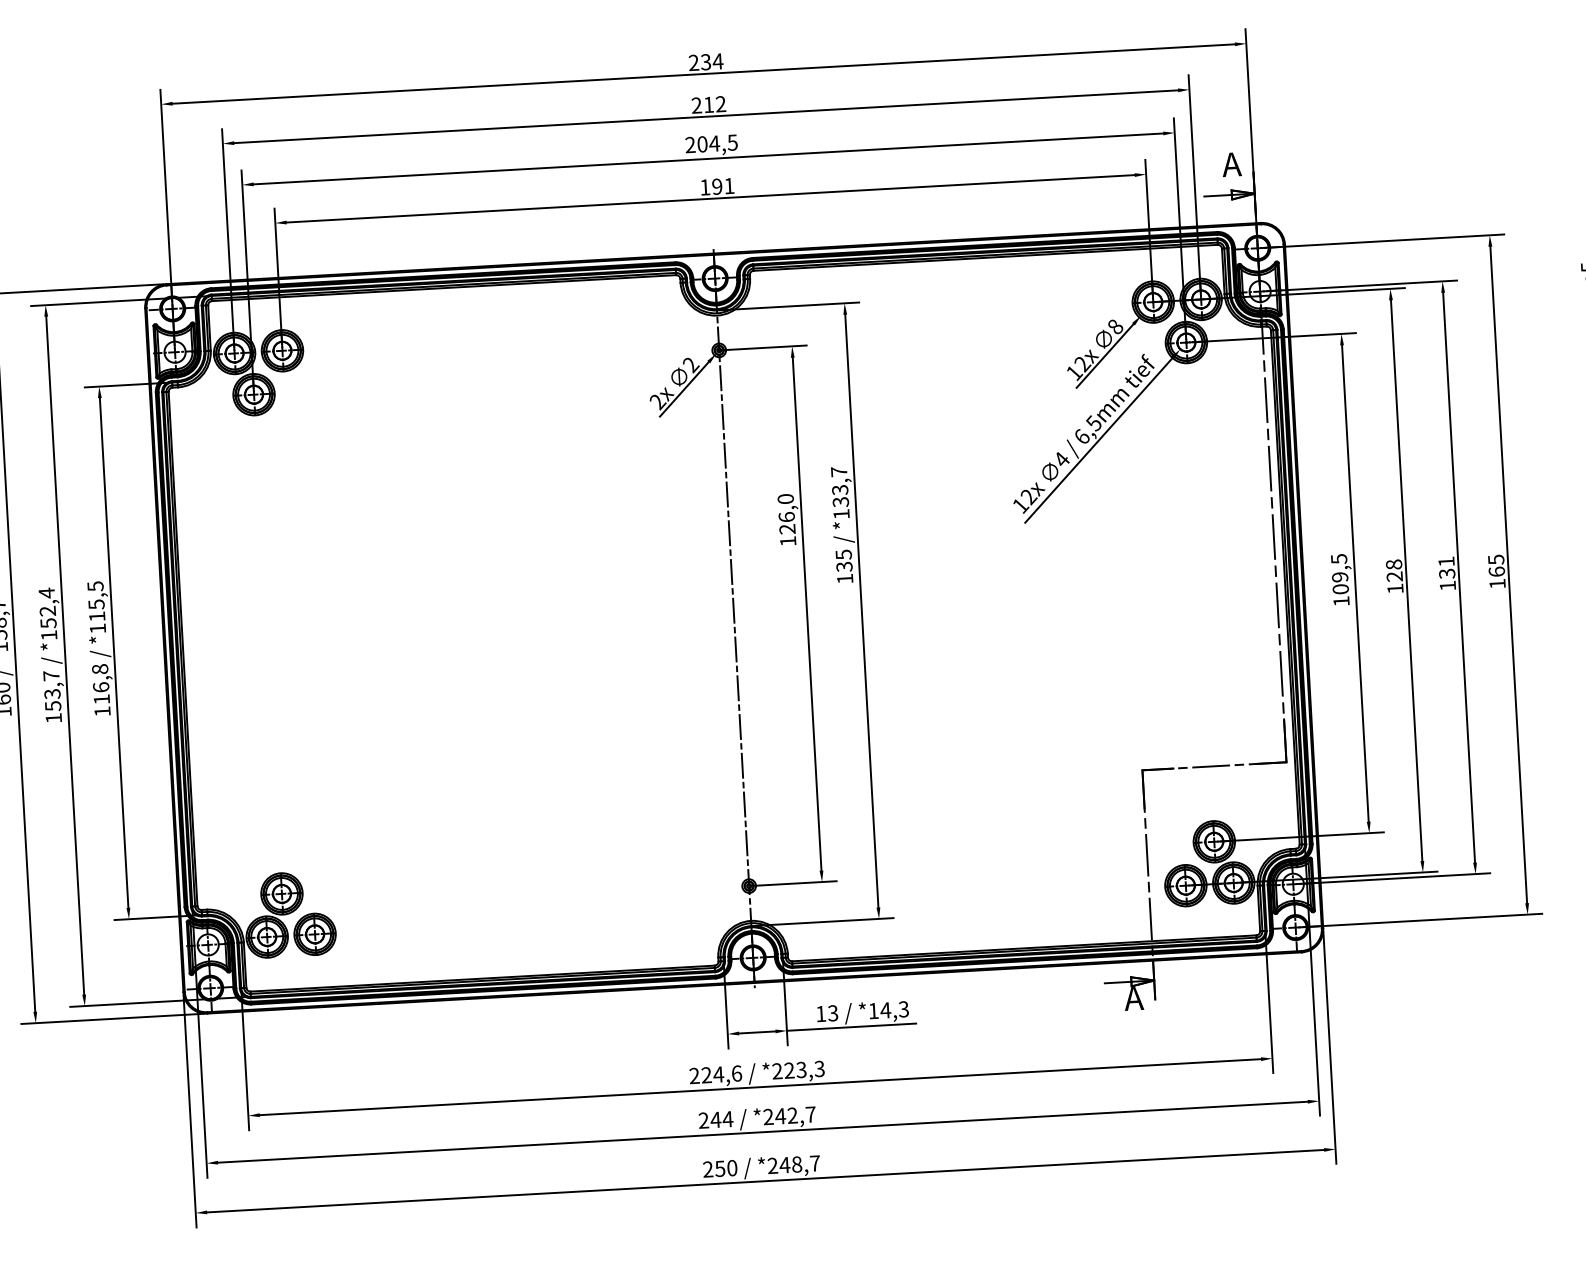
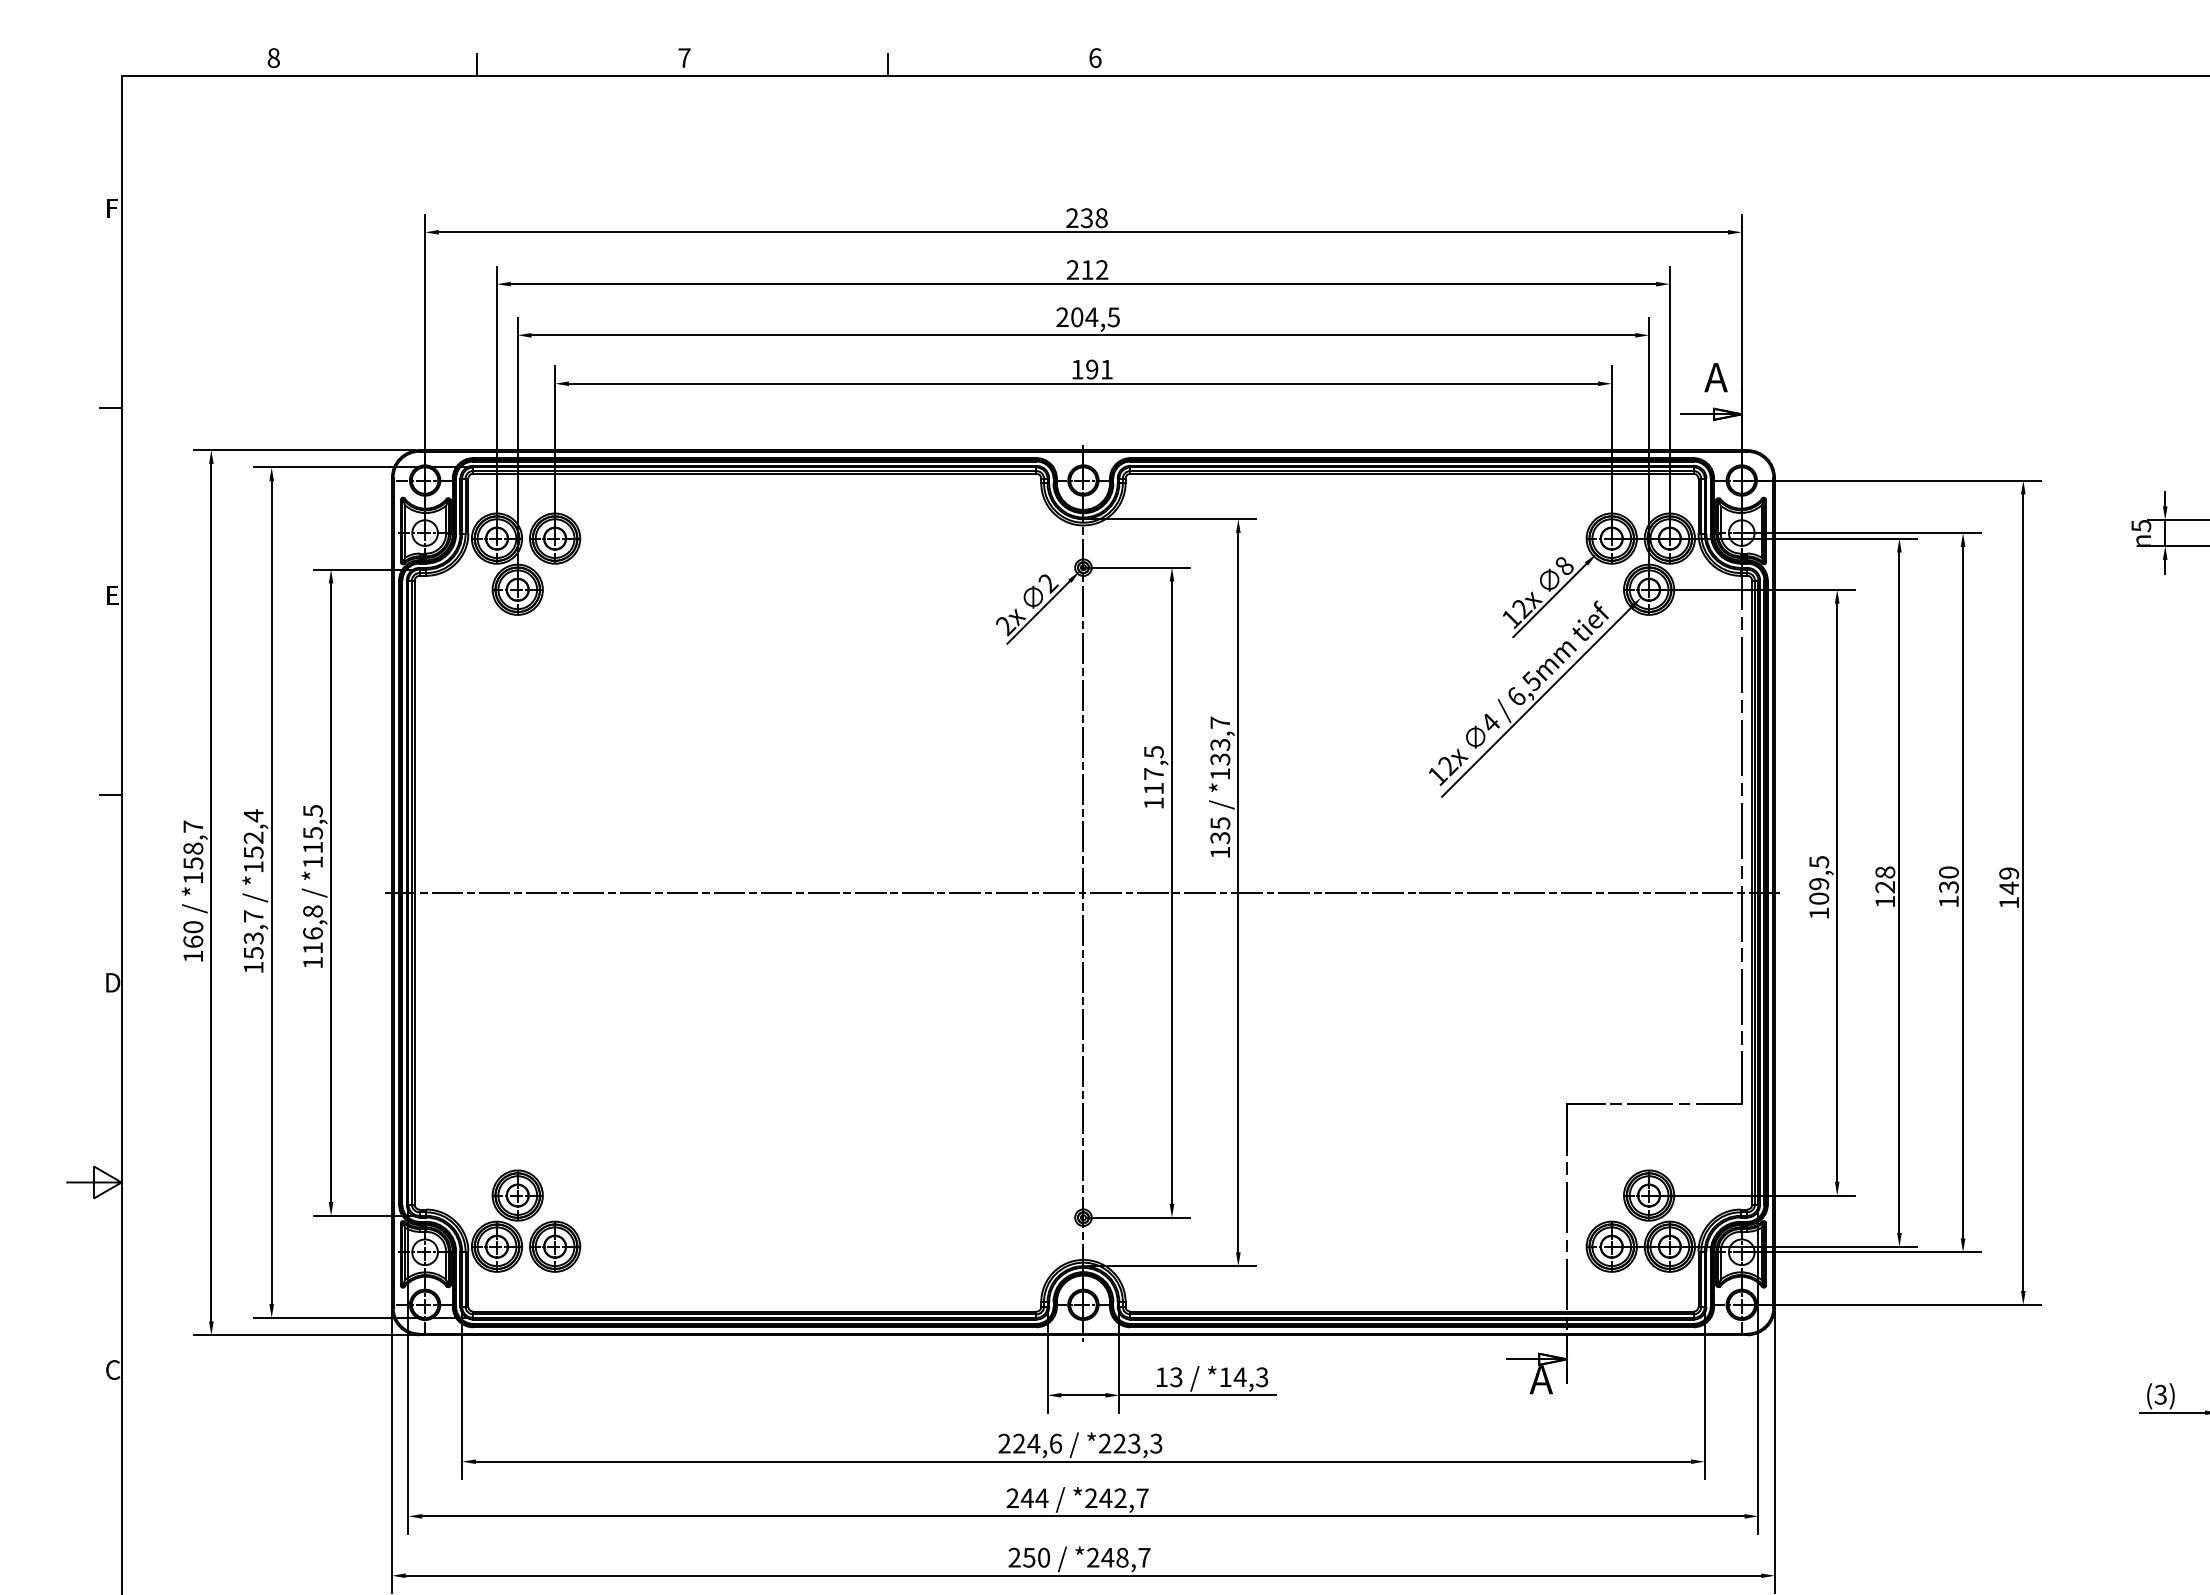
text: (718, 61) -> (1101, 218), 234 -> 238
text: (786, 514) -> (1153, 770), 126,0 -> 117,5
text: (1446, 561) -> (1948, 872), 131 -> 130
text: (1496, 565) -> (2009, 880), 165 -> 149
line: (734, 618) -> (1083, 892), added

